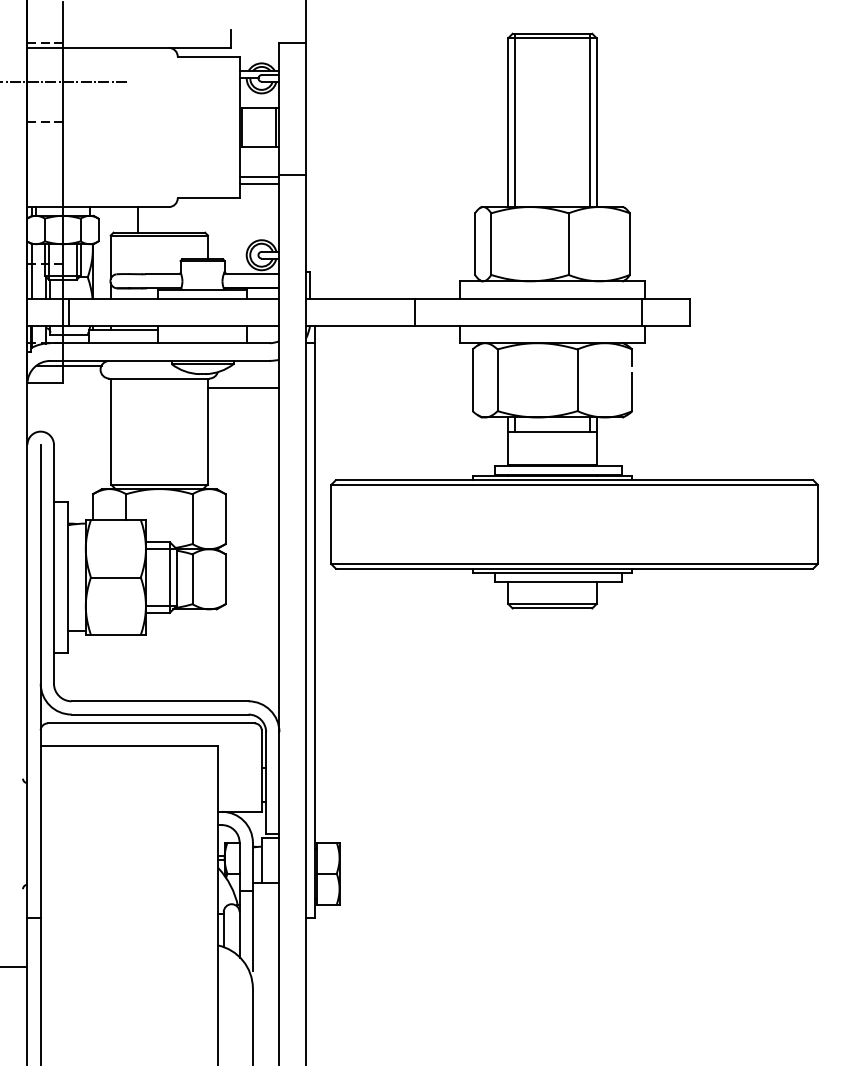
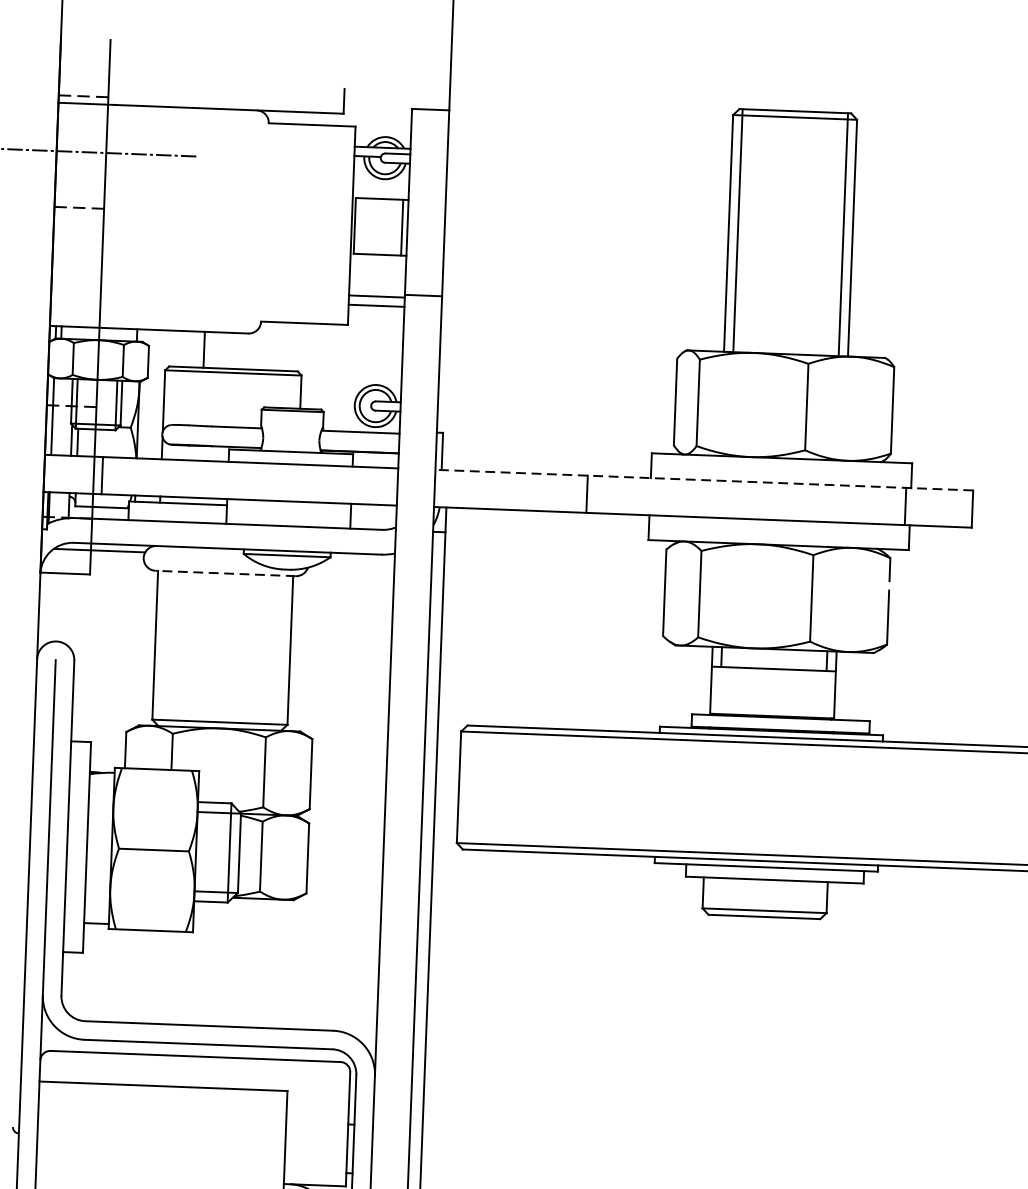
line: (497, 299) -> (703, 480), solid -> dashed
line: (159, 378) -> (225, 573), solid -> dashed
line: (243, 387) -> (343, 590), removed

